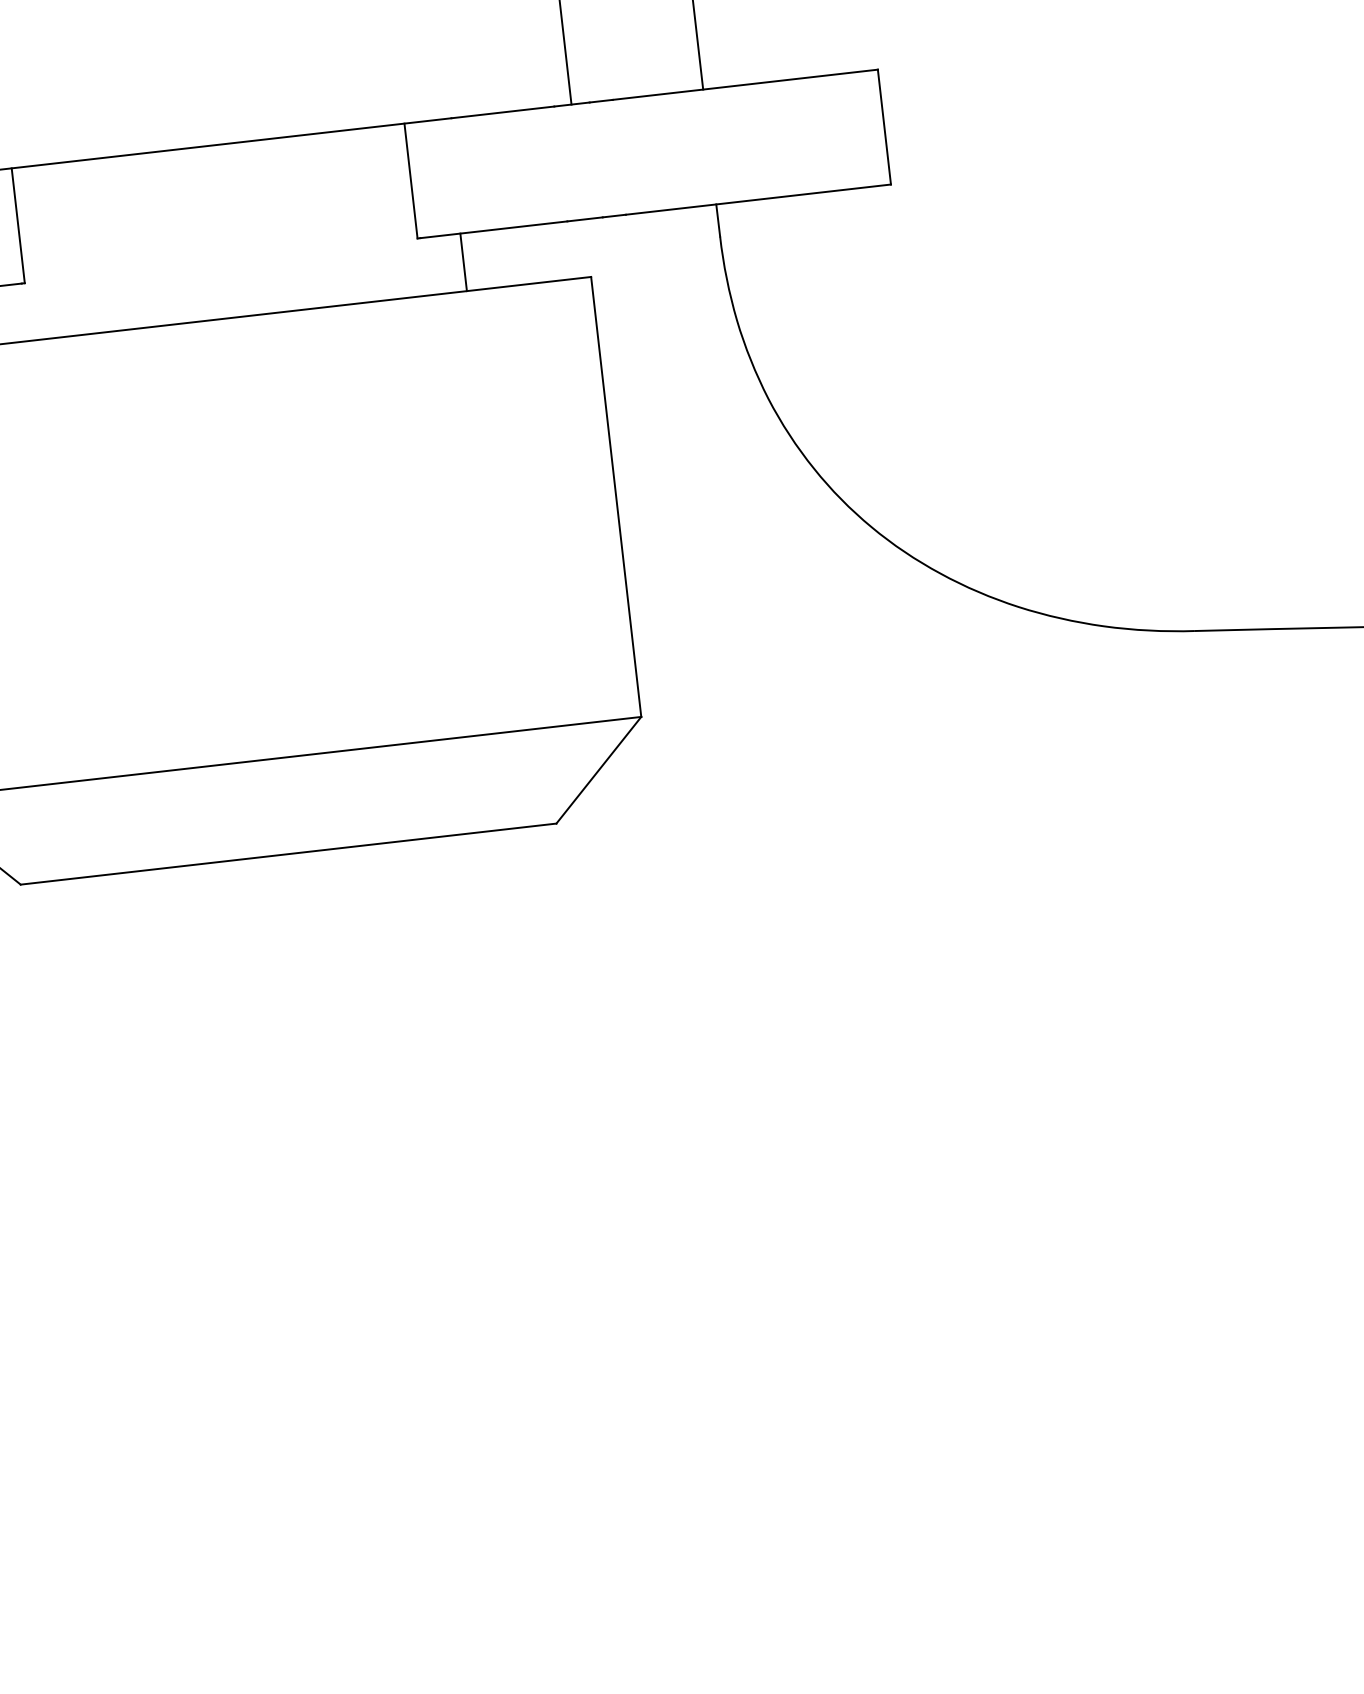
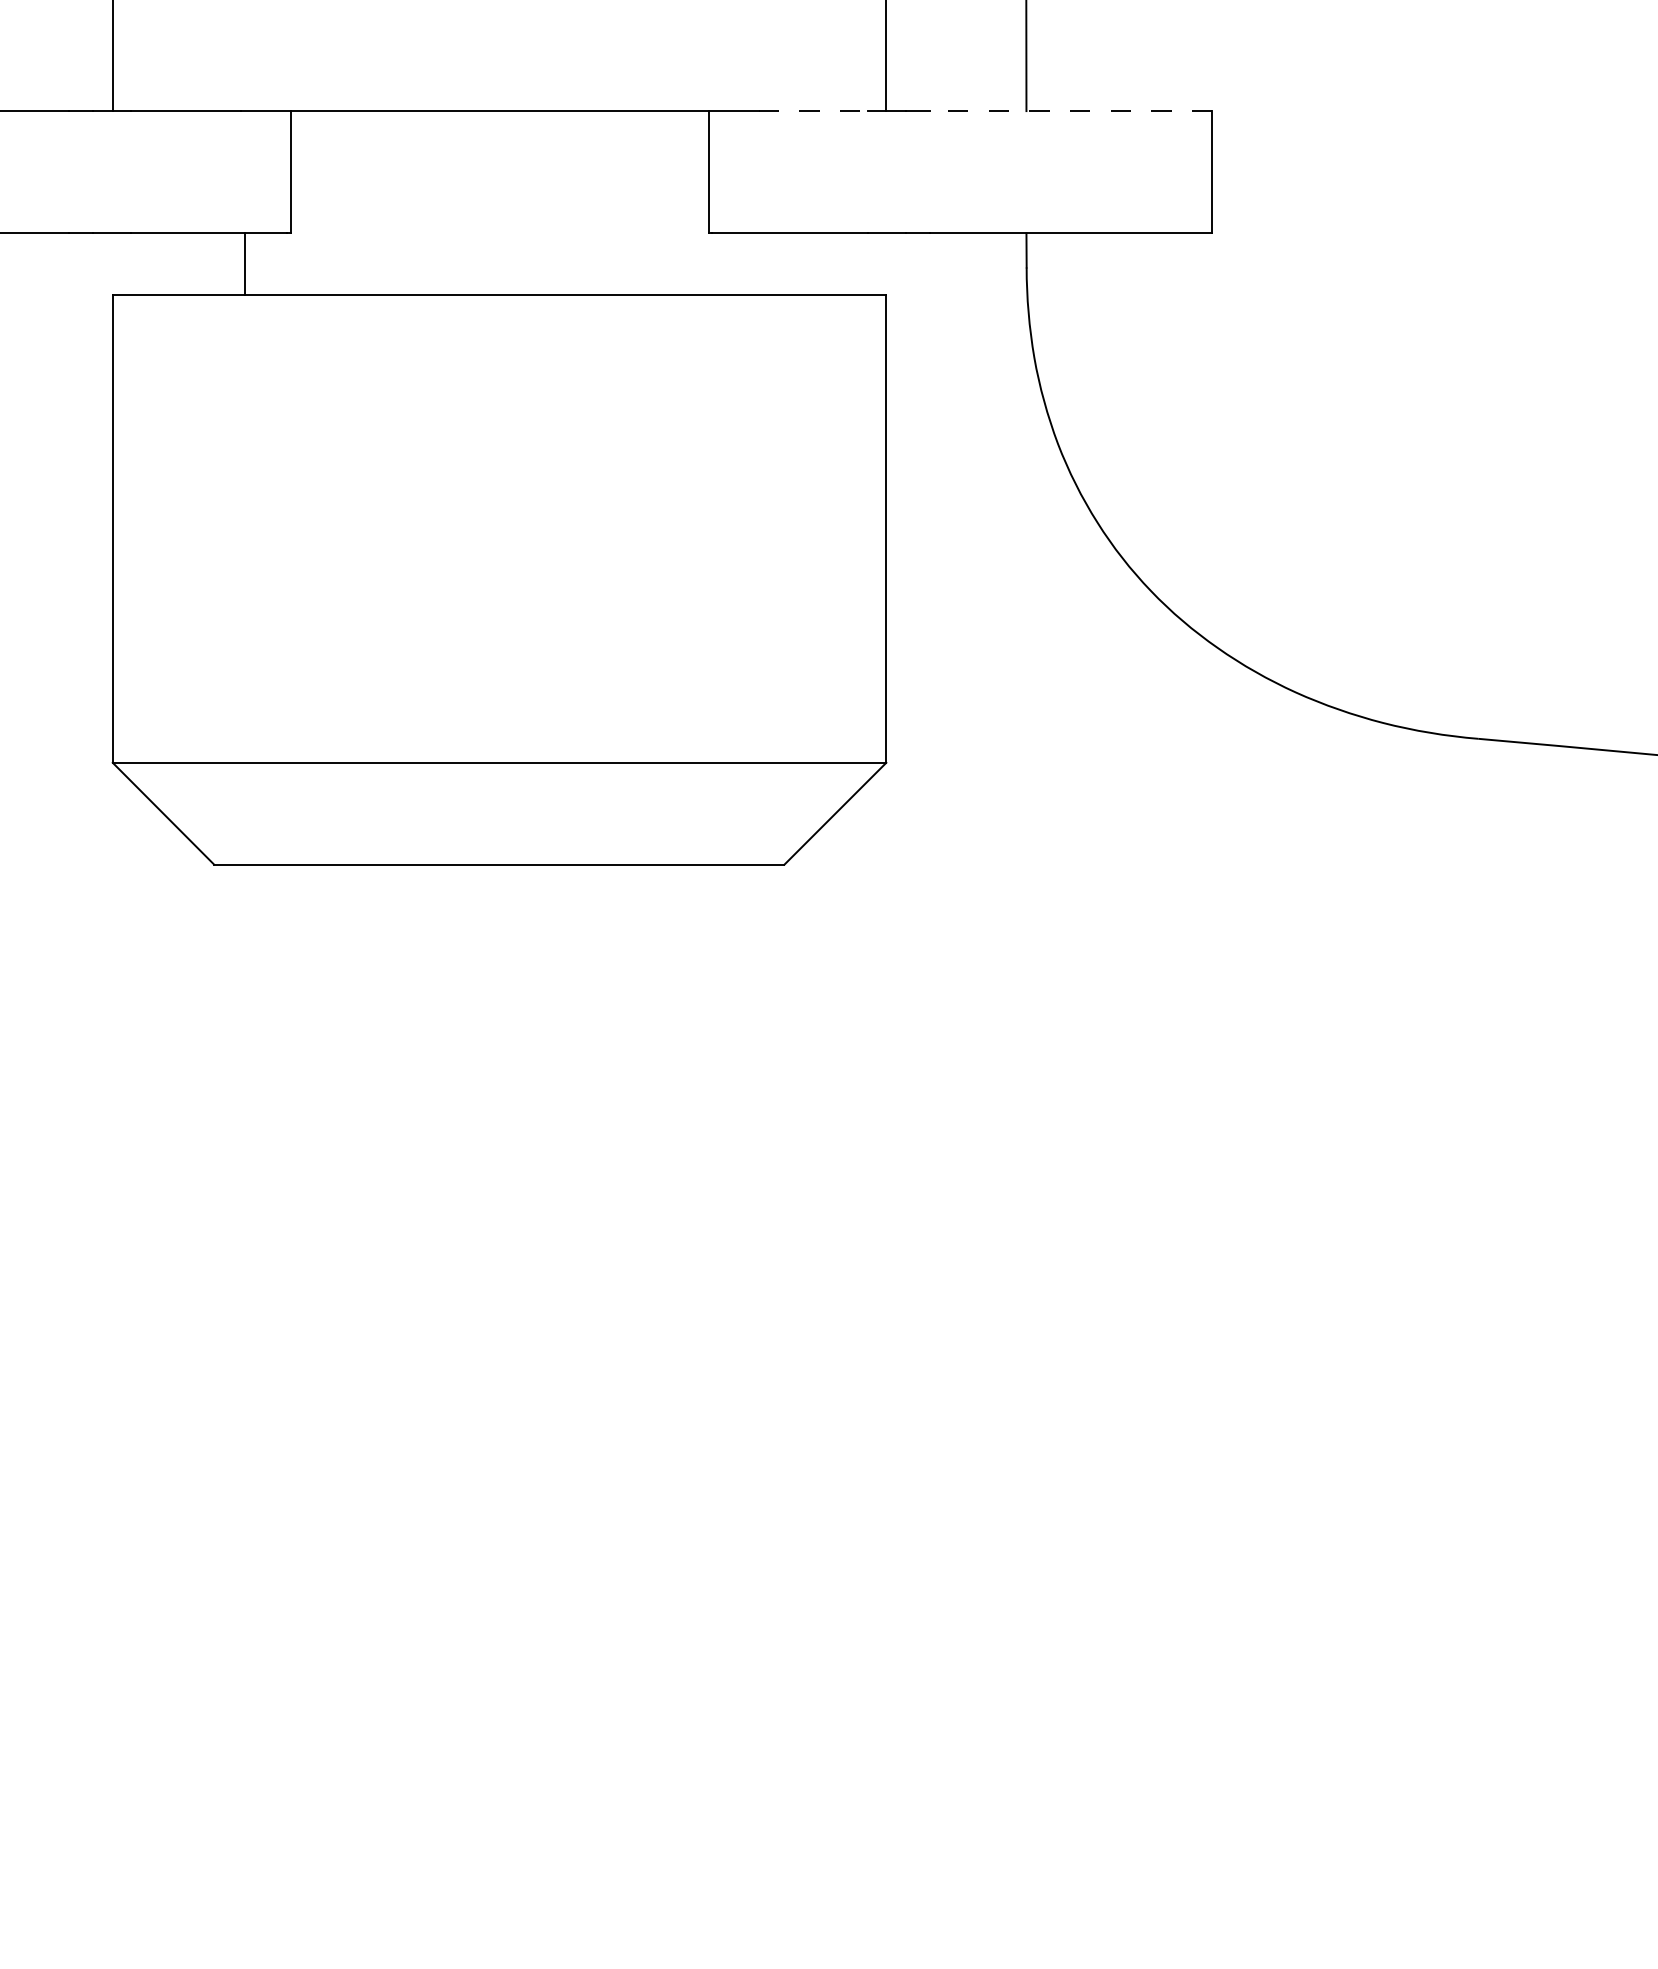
line: (744, 85) -> (1070, 111), solid -> dashed
line: (503, 112) -> (813, 111), solid -> dashed
line: (463, 261) -> (754, 263), removed

